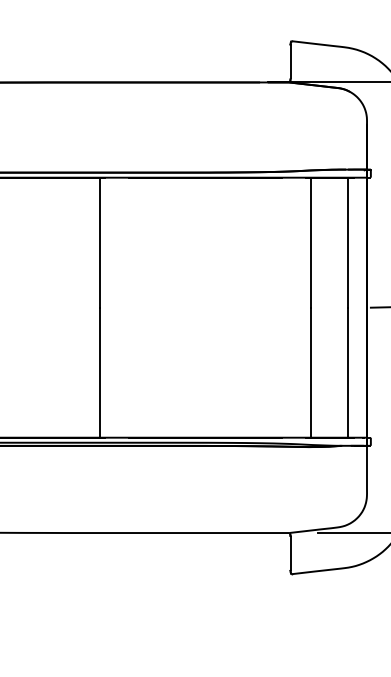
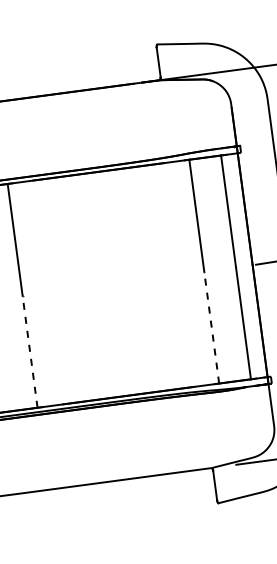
line: (99, 372) -> (29, 351), solid -> dashed
line: (310, 372) -> (211, 327), solid -> dashed

